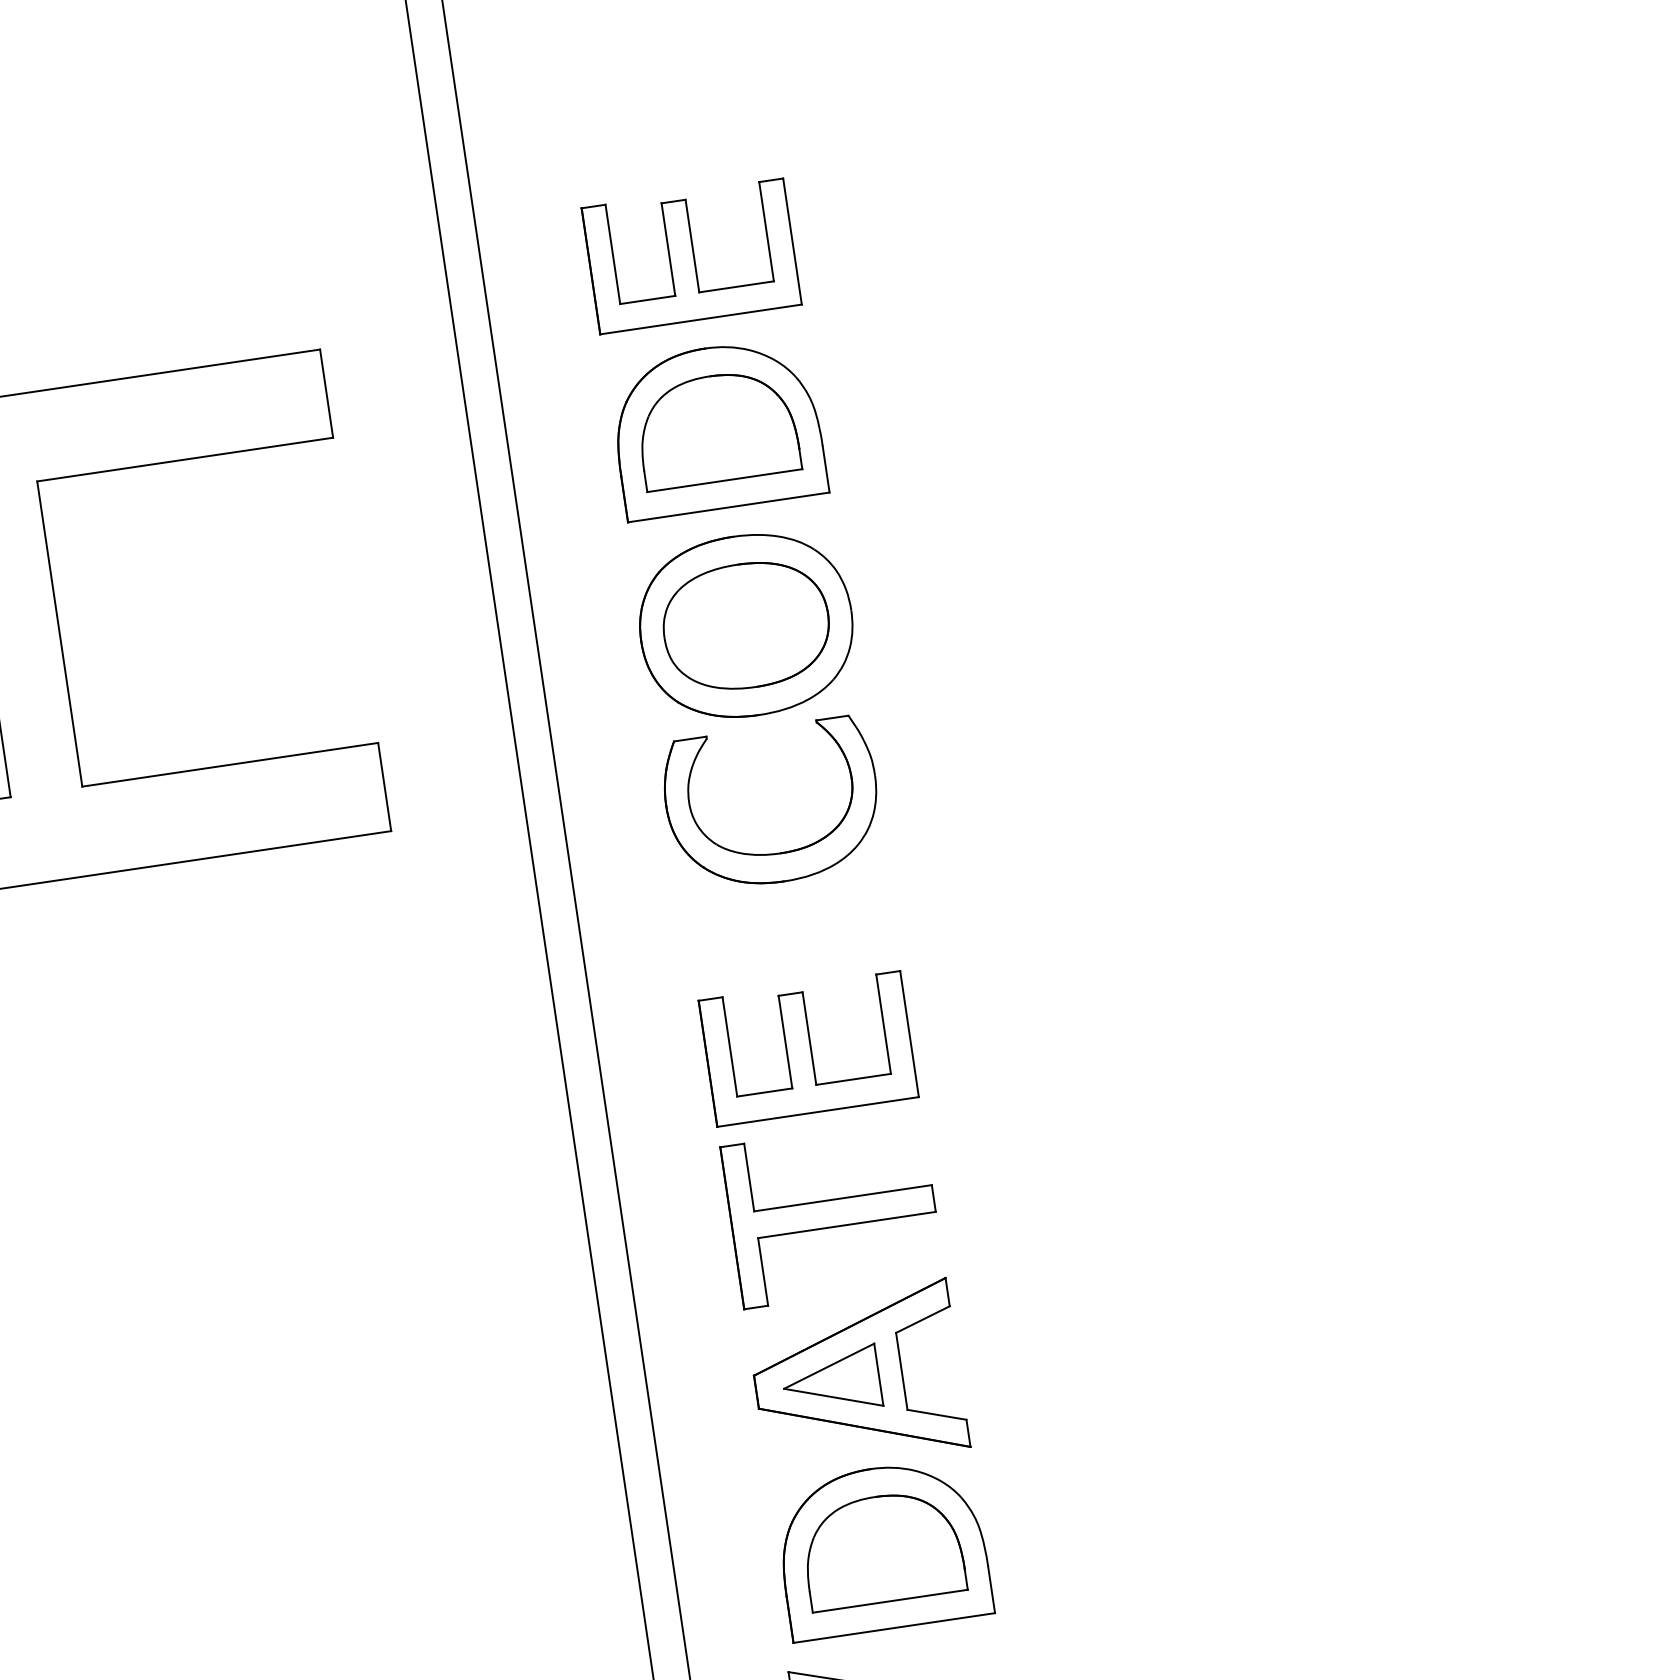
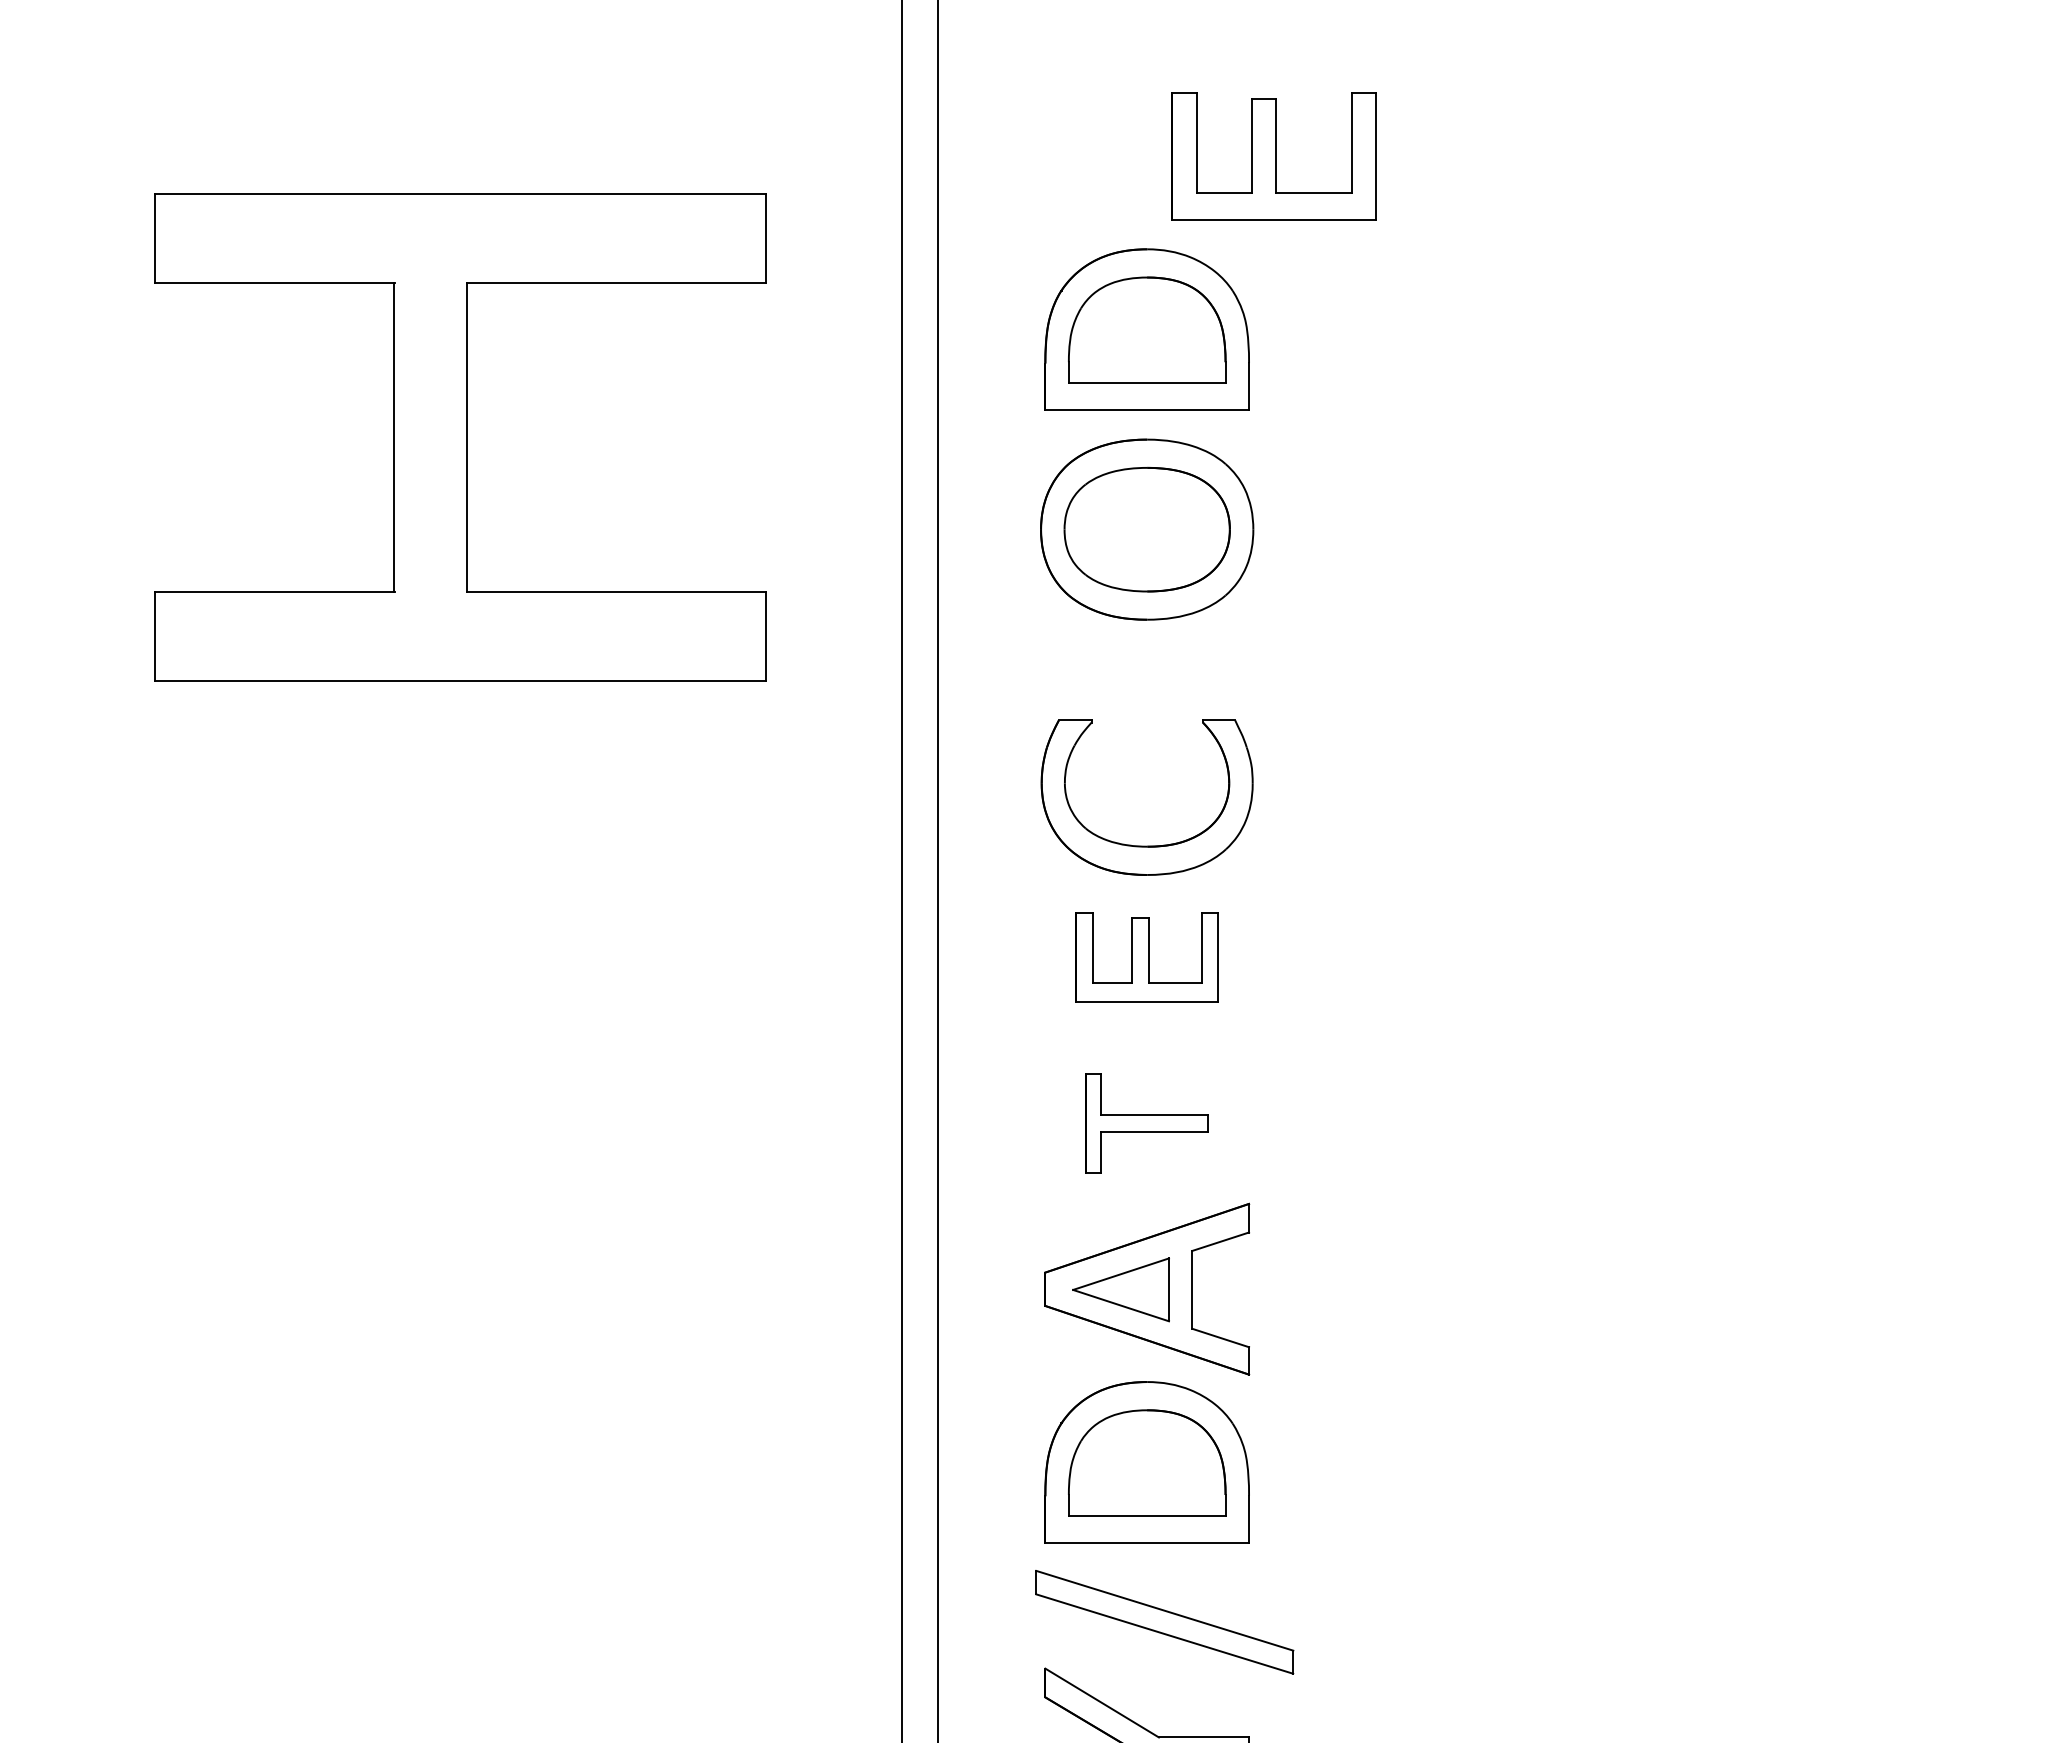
part: (691, 256) -> (1273, 156), moved
part: (779, 852) -> (1146, 845), moved
part: (808, 1049) -> (1146, 957), size x0.7
part: (832, 1213) -> (1146, 1123), size x0.6

